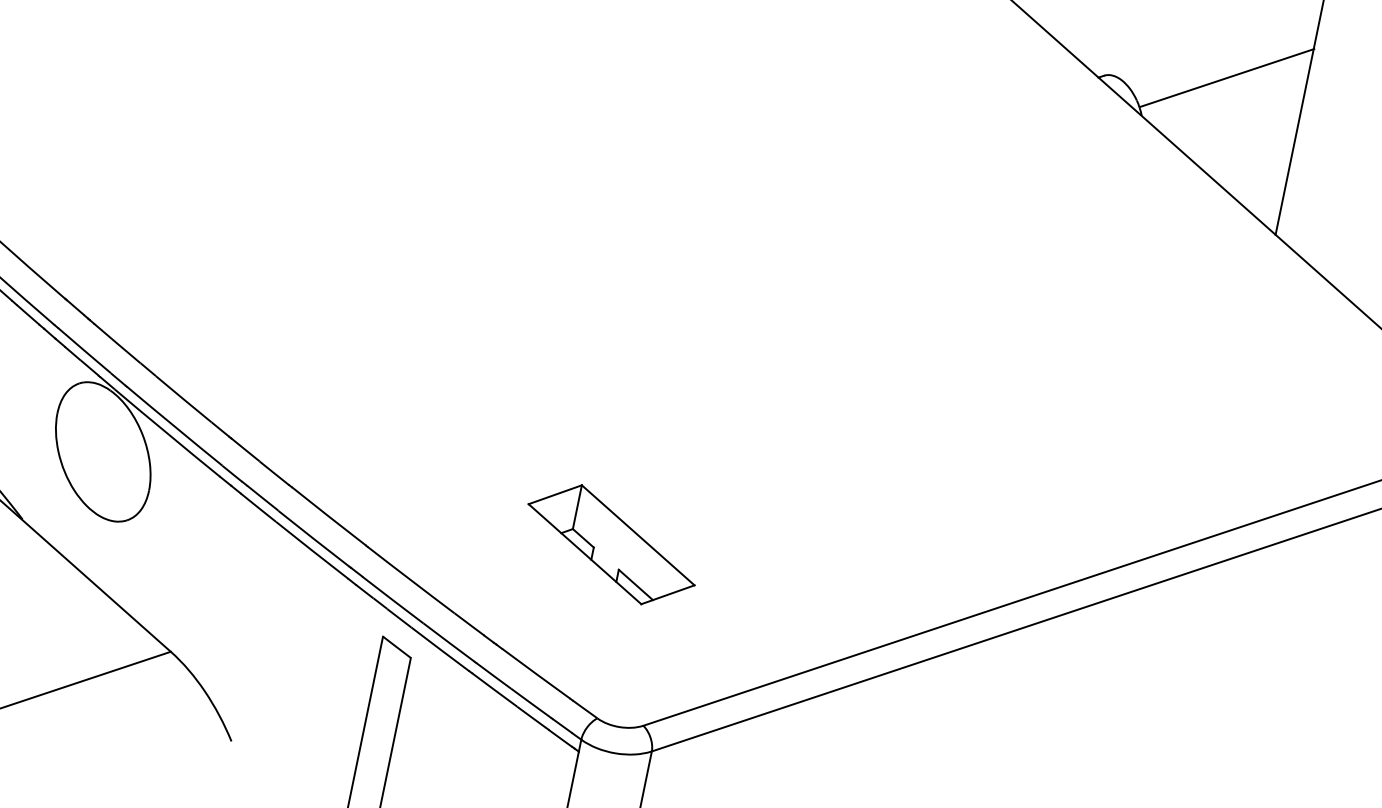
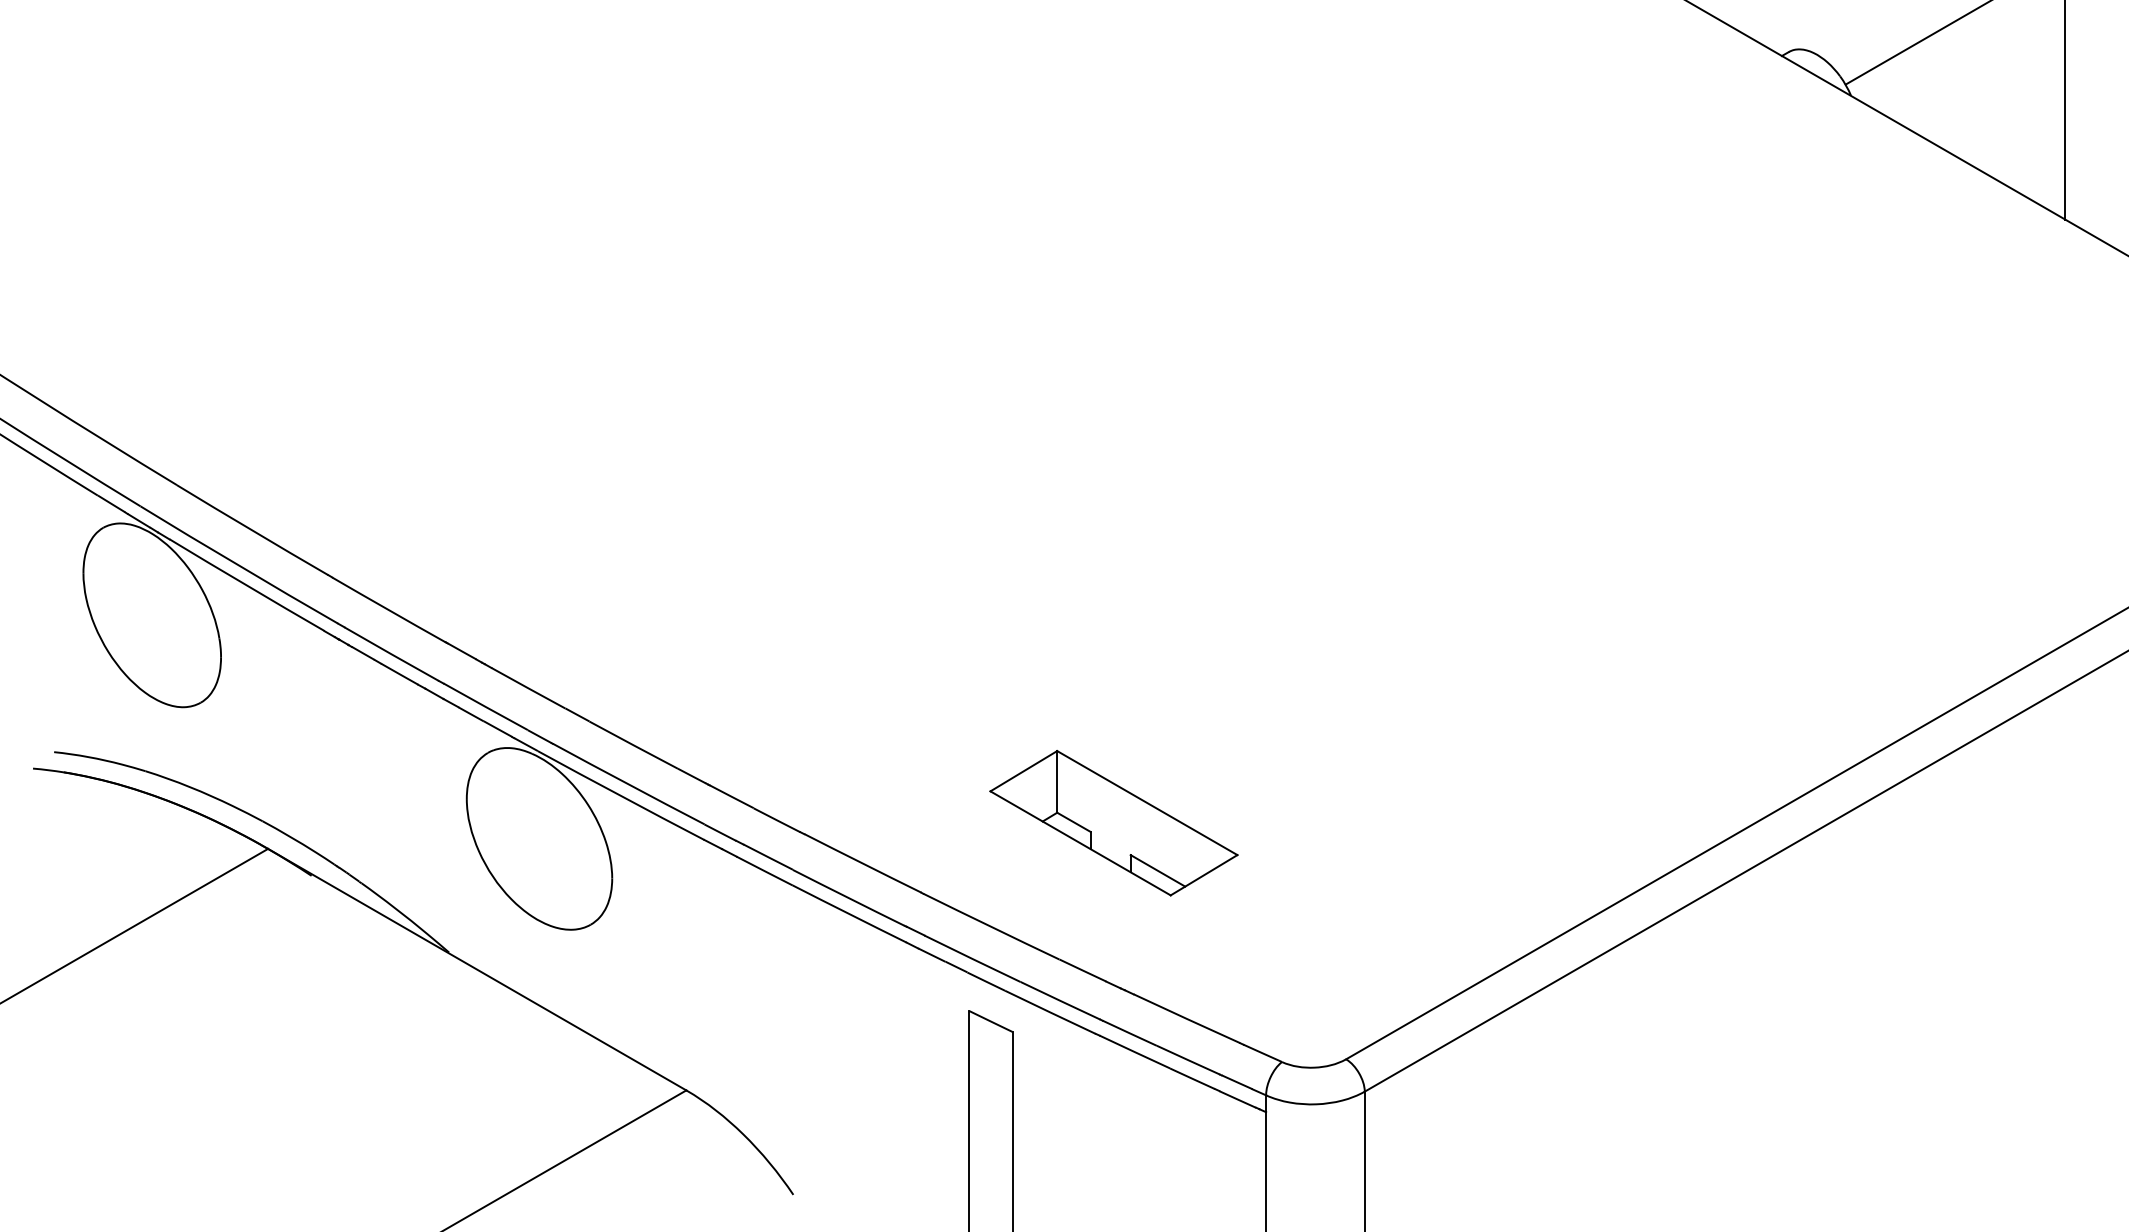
part: (611, 544) -> (1113, 823), moved

